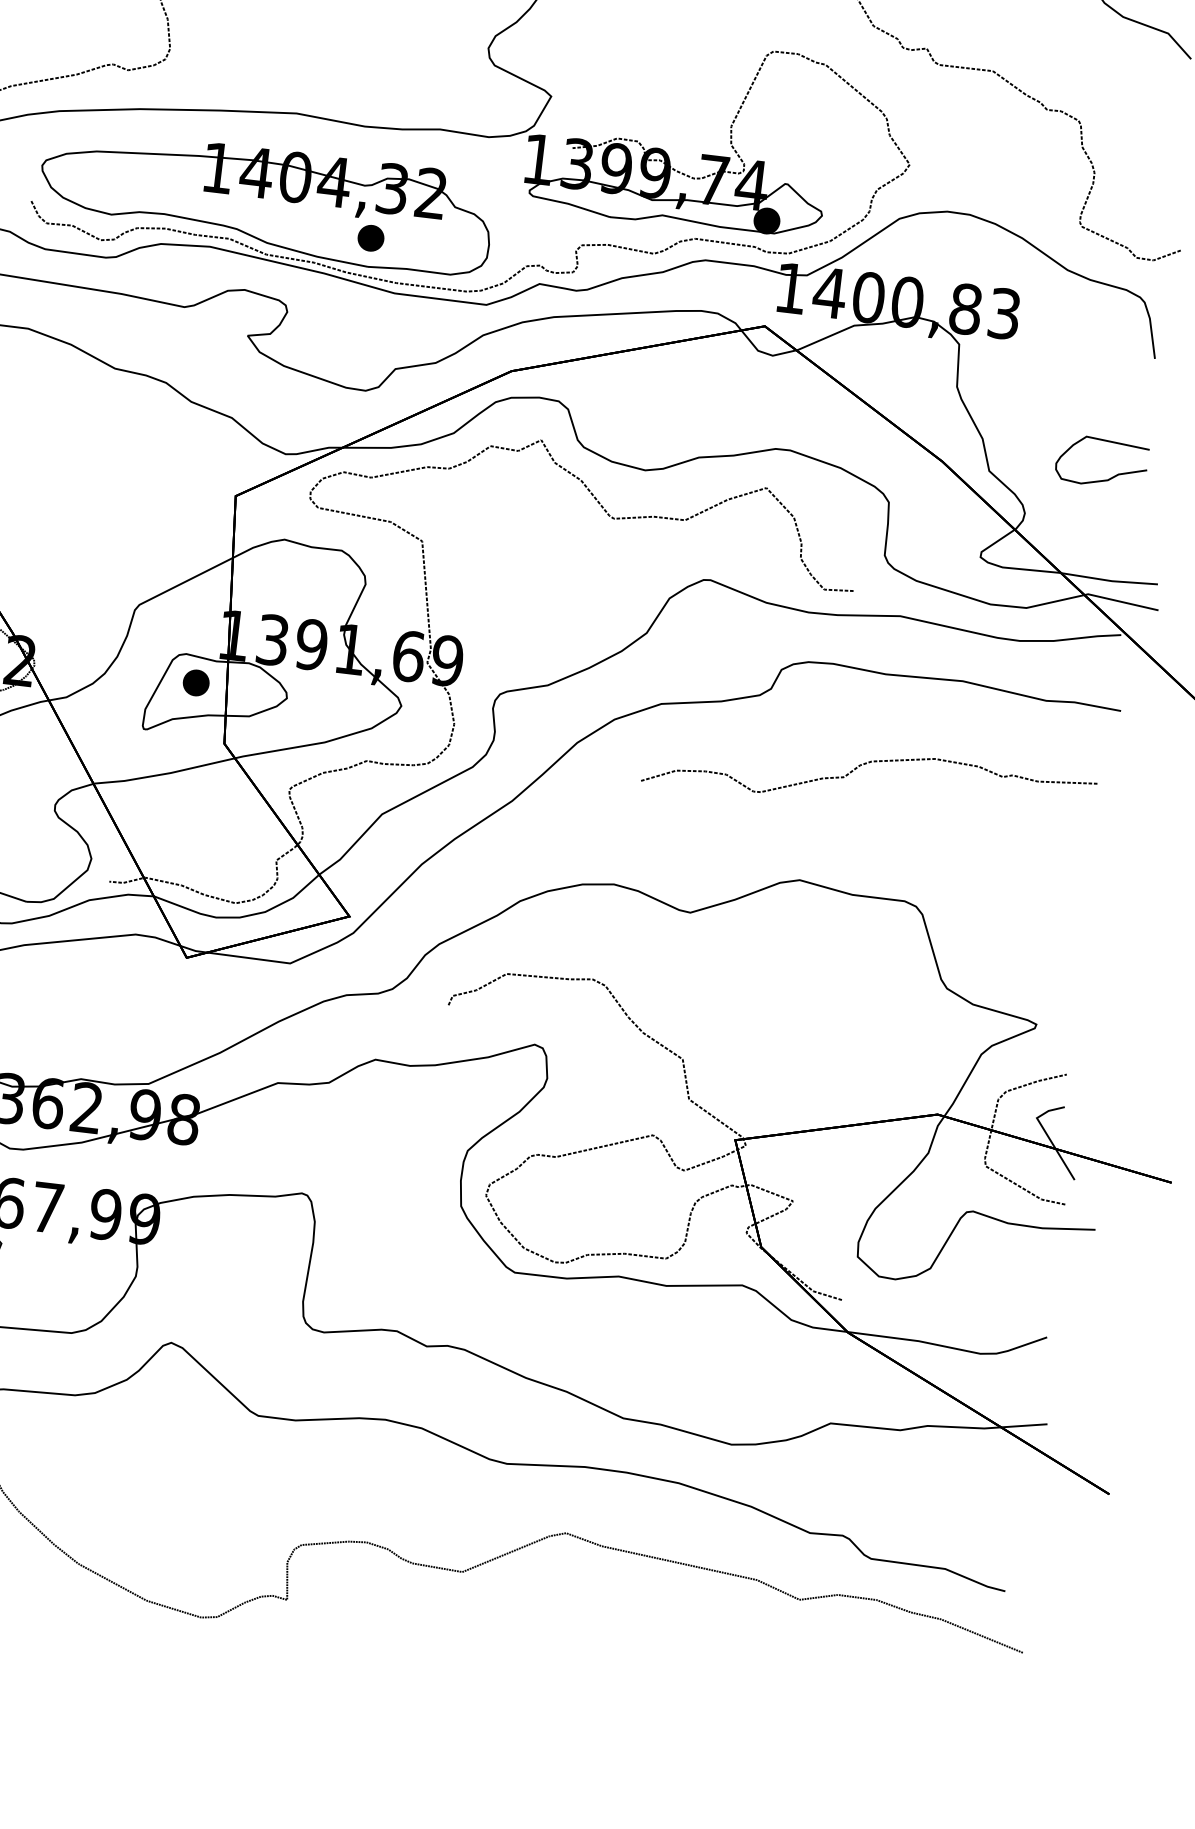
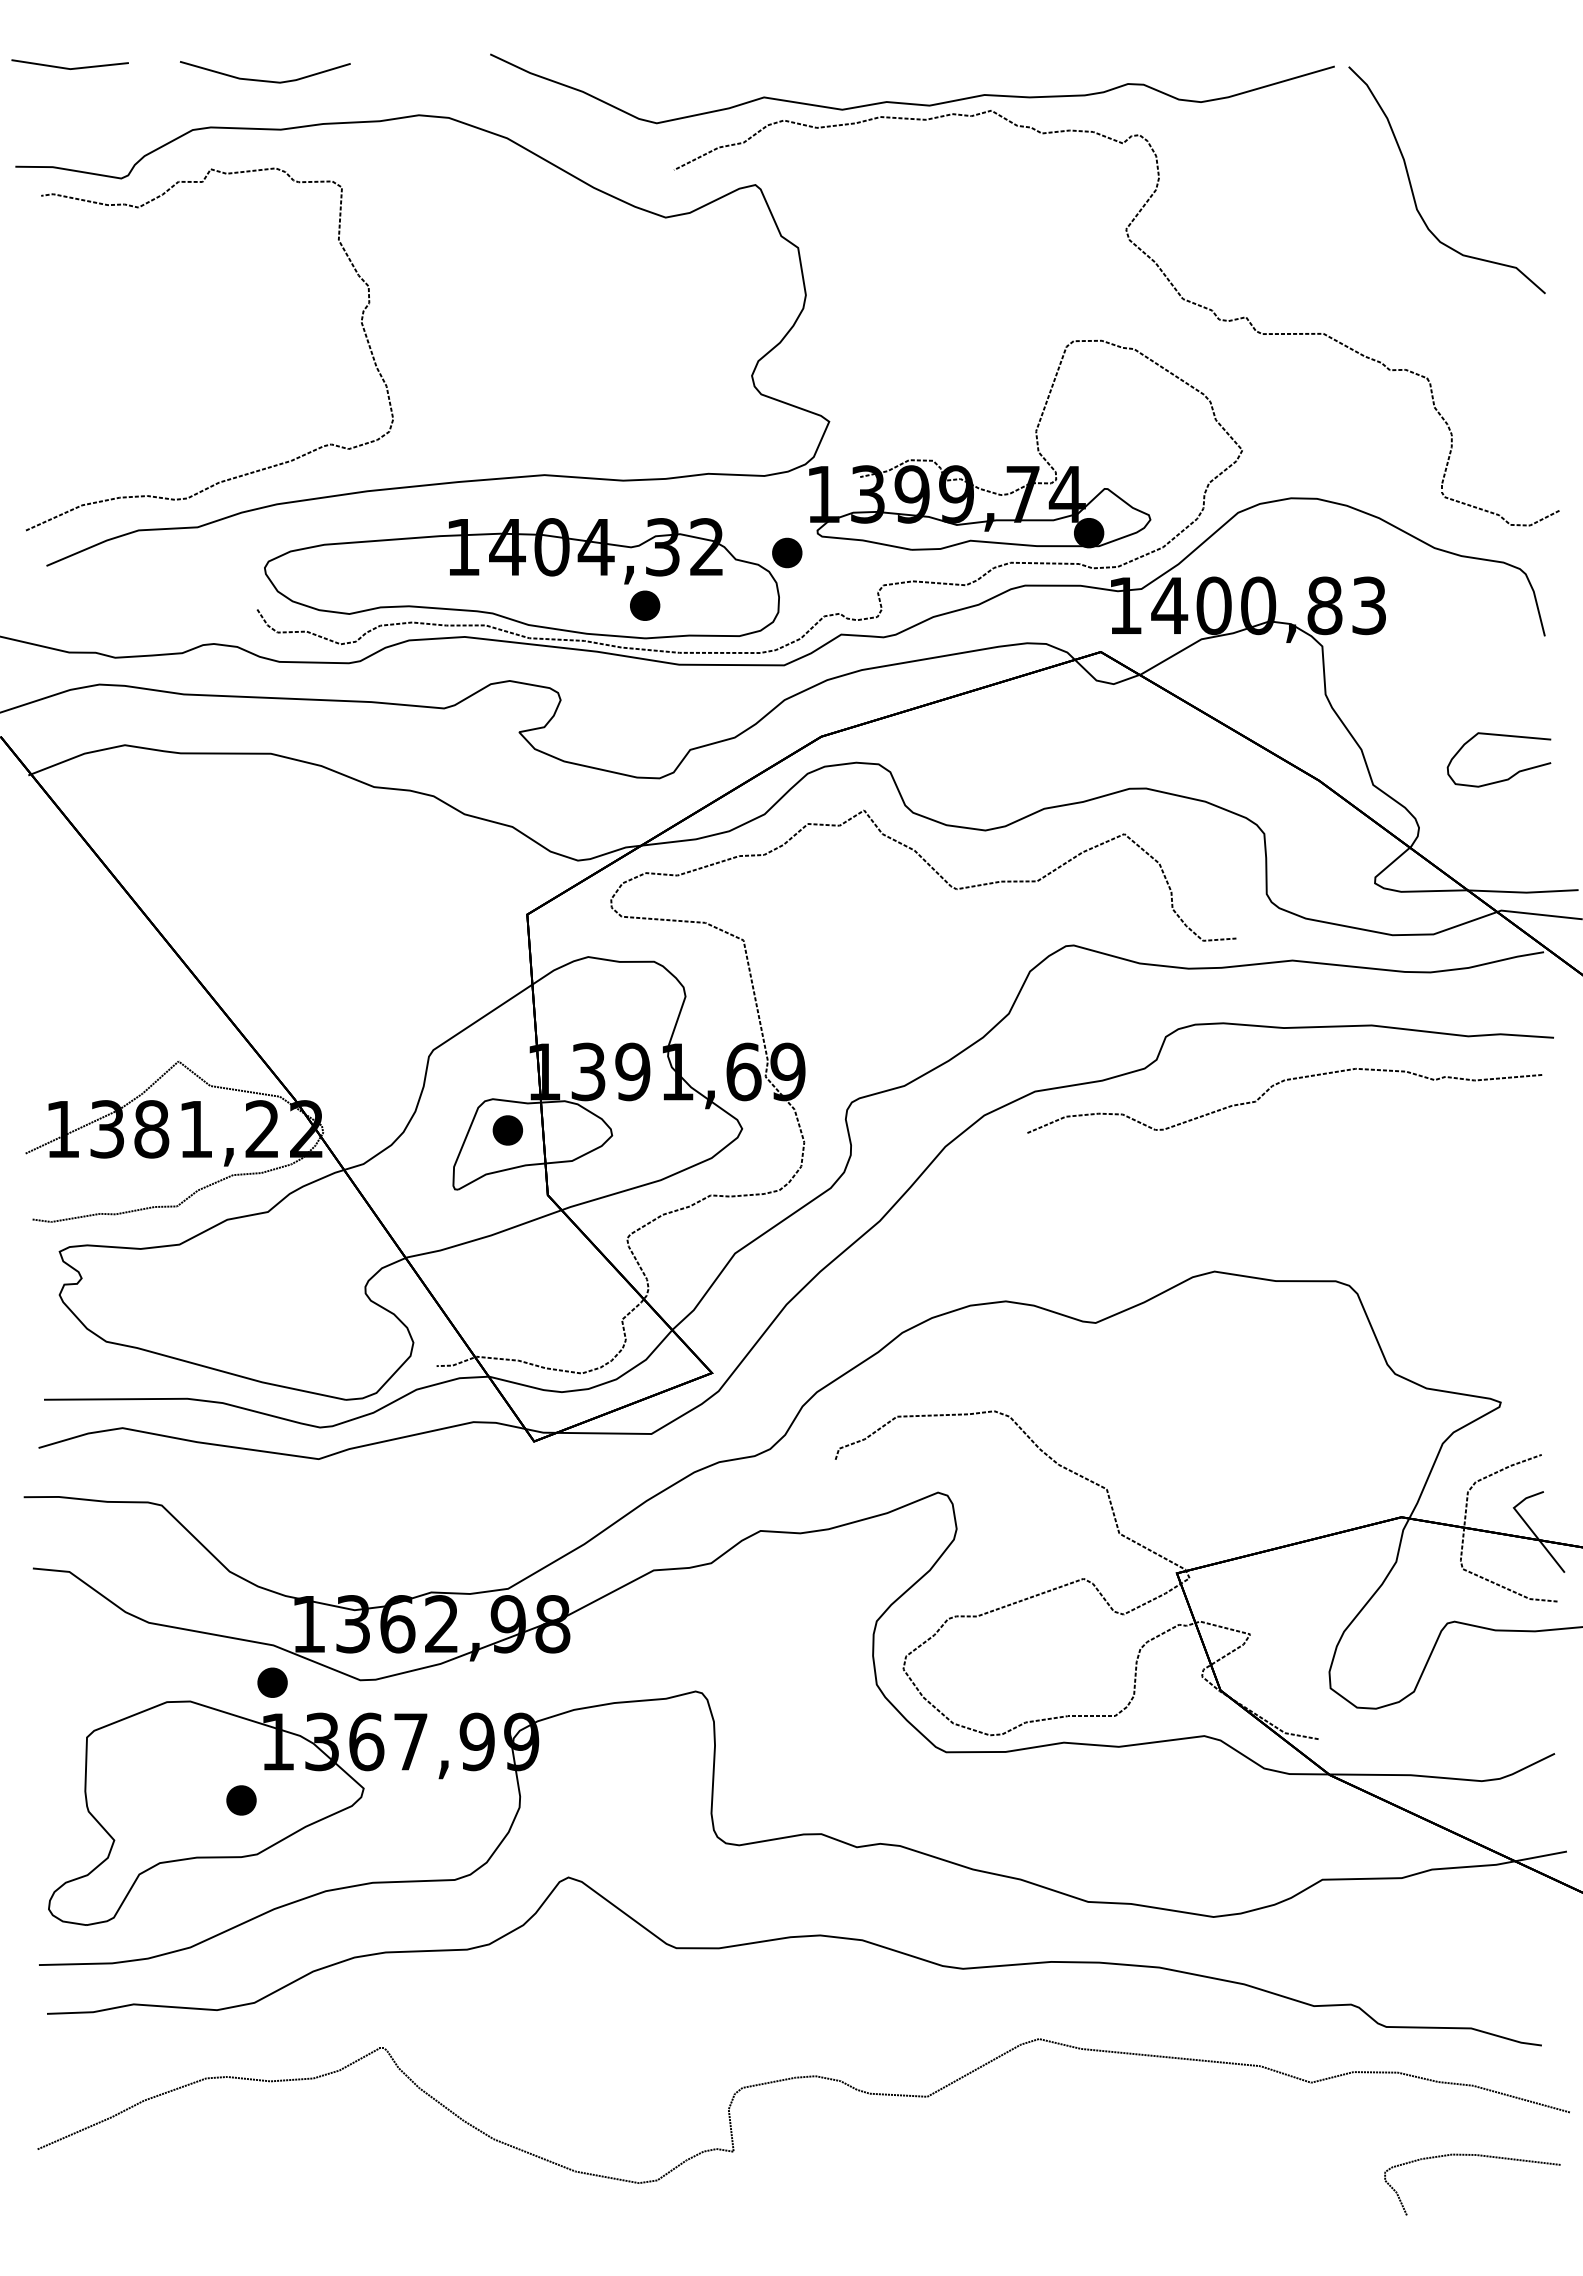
part: (501, 206) -> (787, 552), added
curve: (865, 764) -> (1278, 1084), moved
curve: (938, 1681) -> (1478, 2156), added

